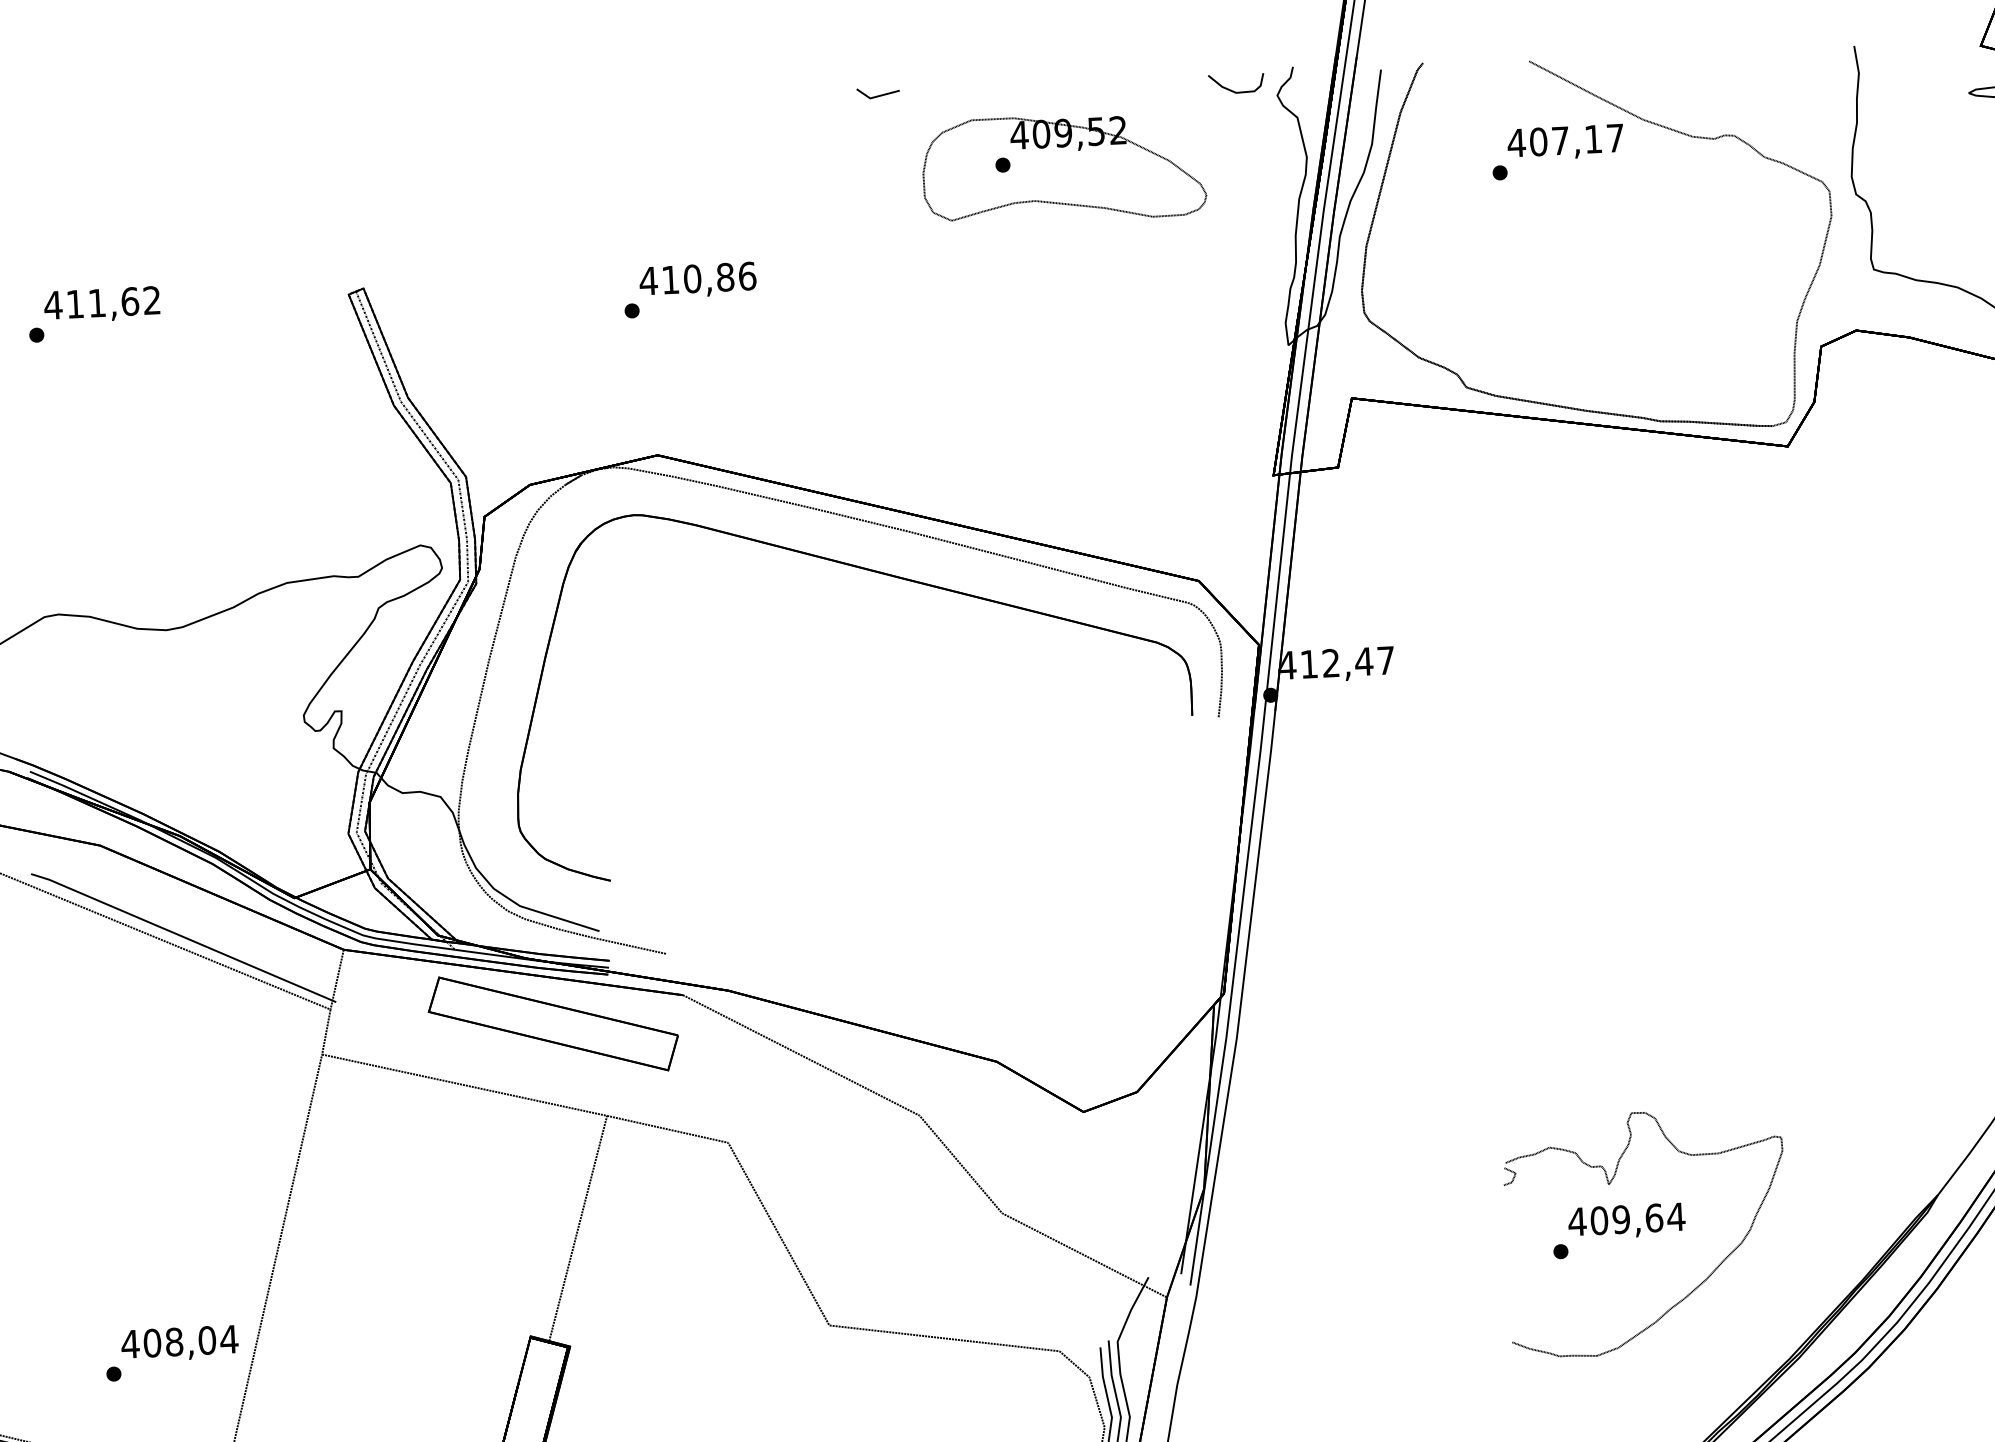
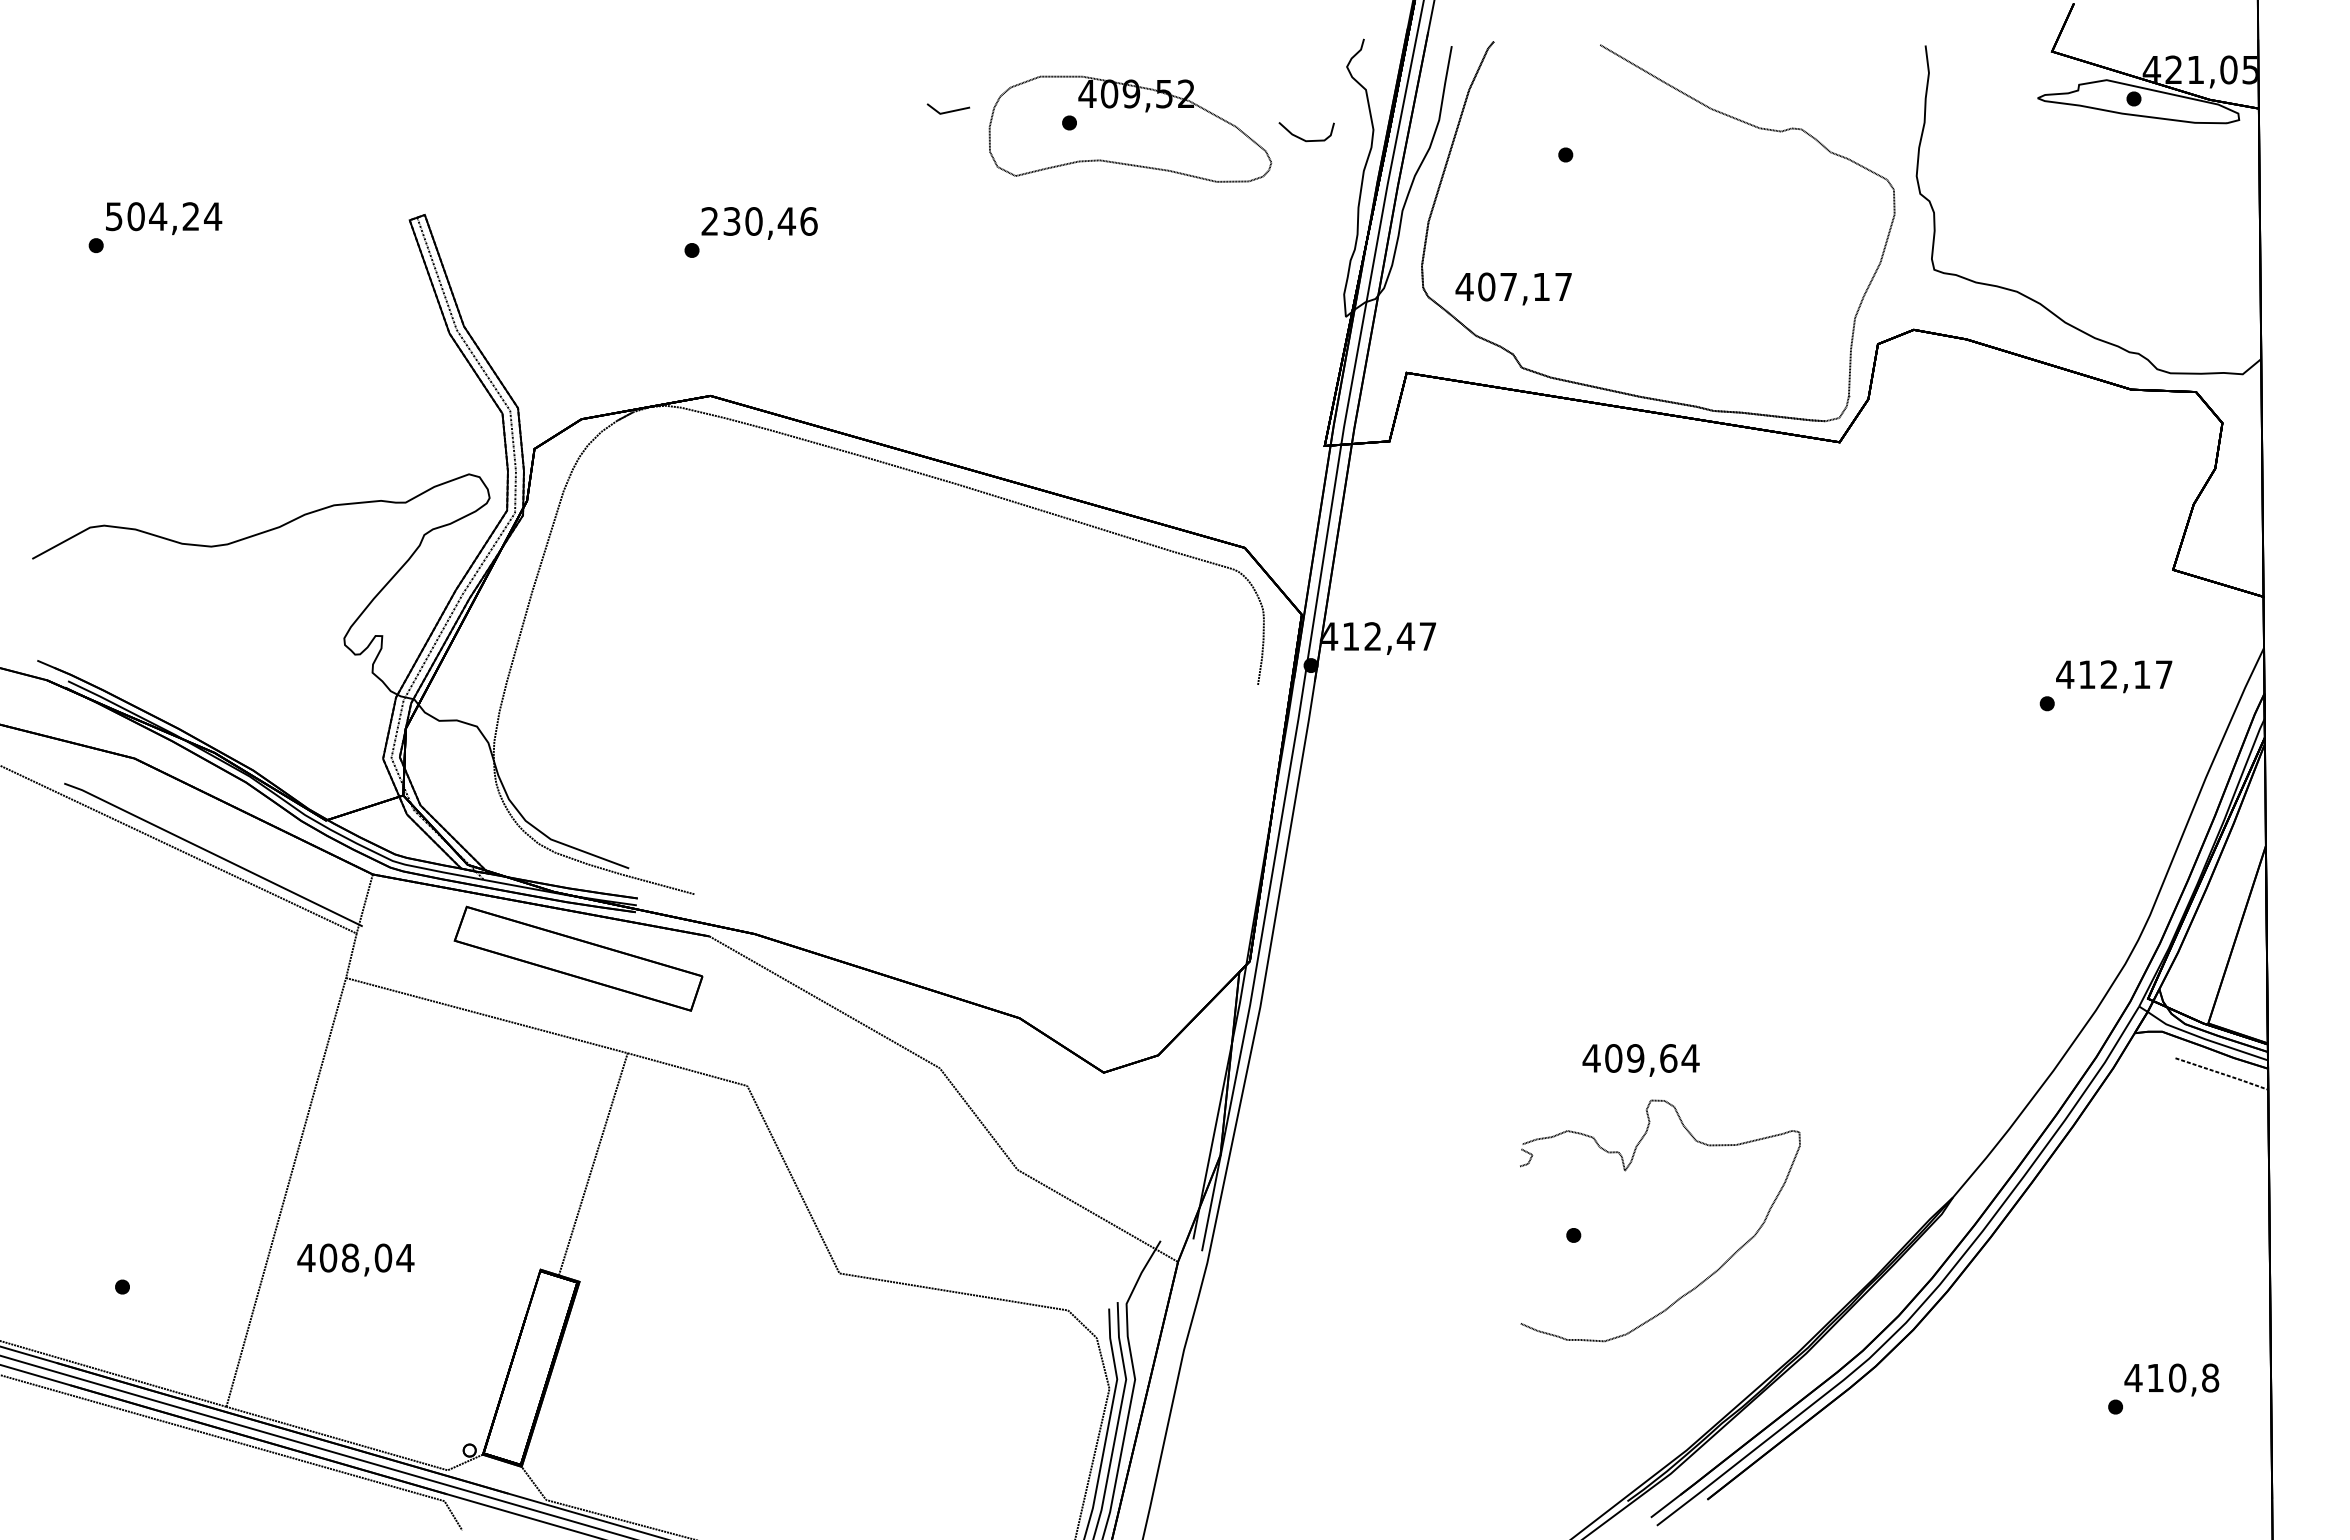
curve: (1233, 90) -> (1303, 138), moved
line: (880, 94) -> (950, 110), moved
text: (1565, 142) -> (1513, 288), moved
text: (686, 279) -> (747, 221), 410,86 -> 230,46
text: (102, 302) -> (163, 216), 411,62 -> 504,24
part: (883, 574) -> (930, 526), removed
text: (1626, 1221) -> (1640, 1060), moved
text: (179, 1343) -> (355, 1259), moved

